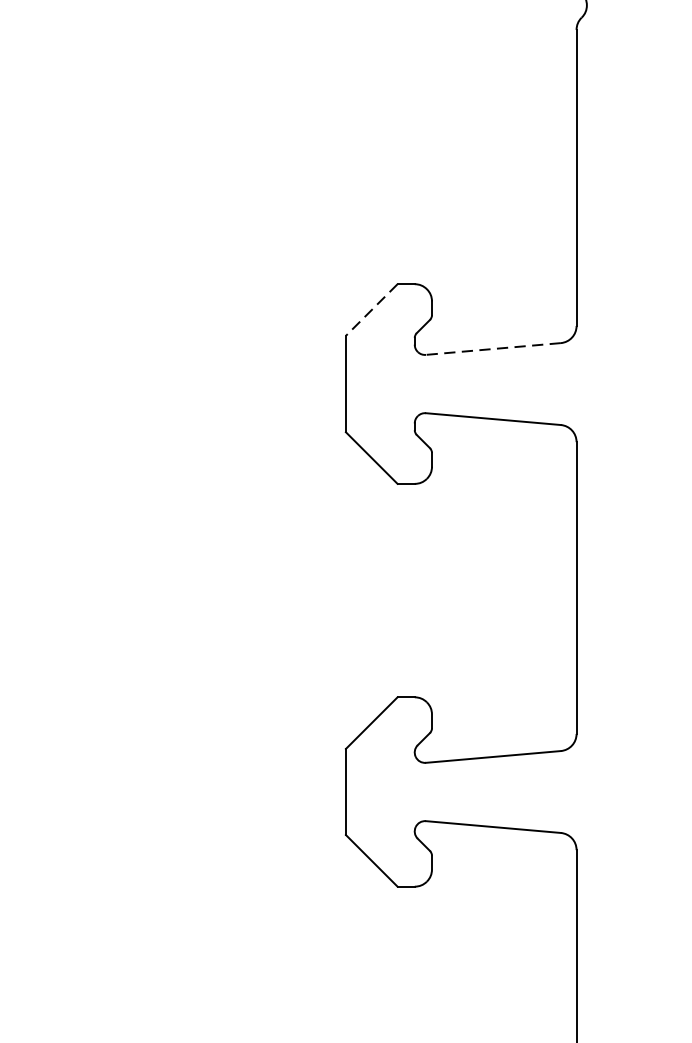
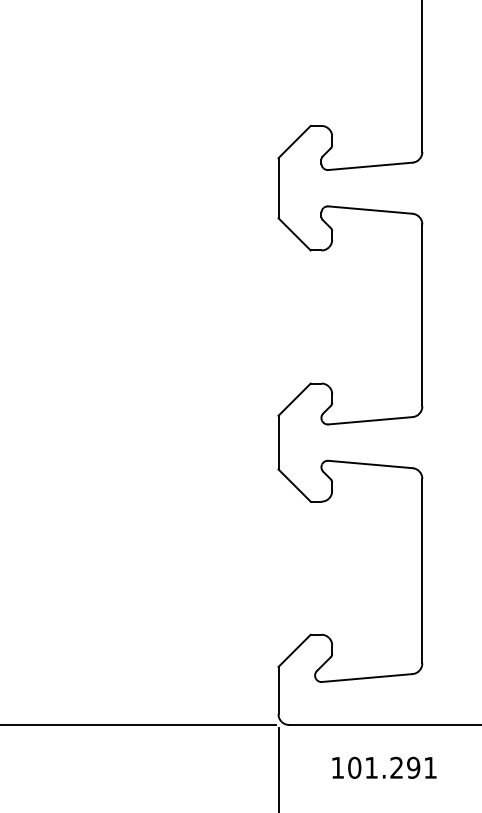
line: (371, 310) -> (294, 142), dashed -> solid
line: (493, 349) -> (370, 166), dashed -> solid

